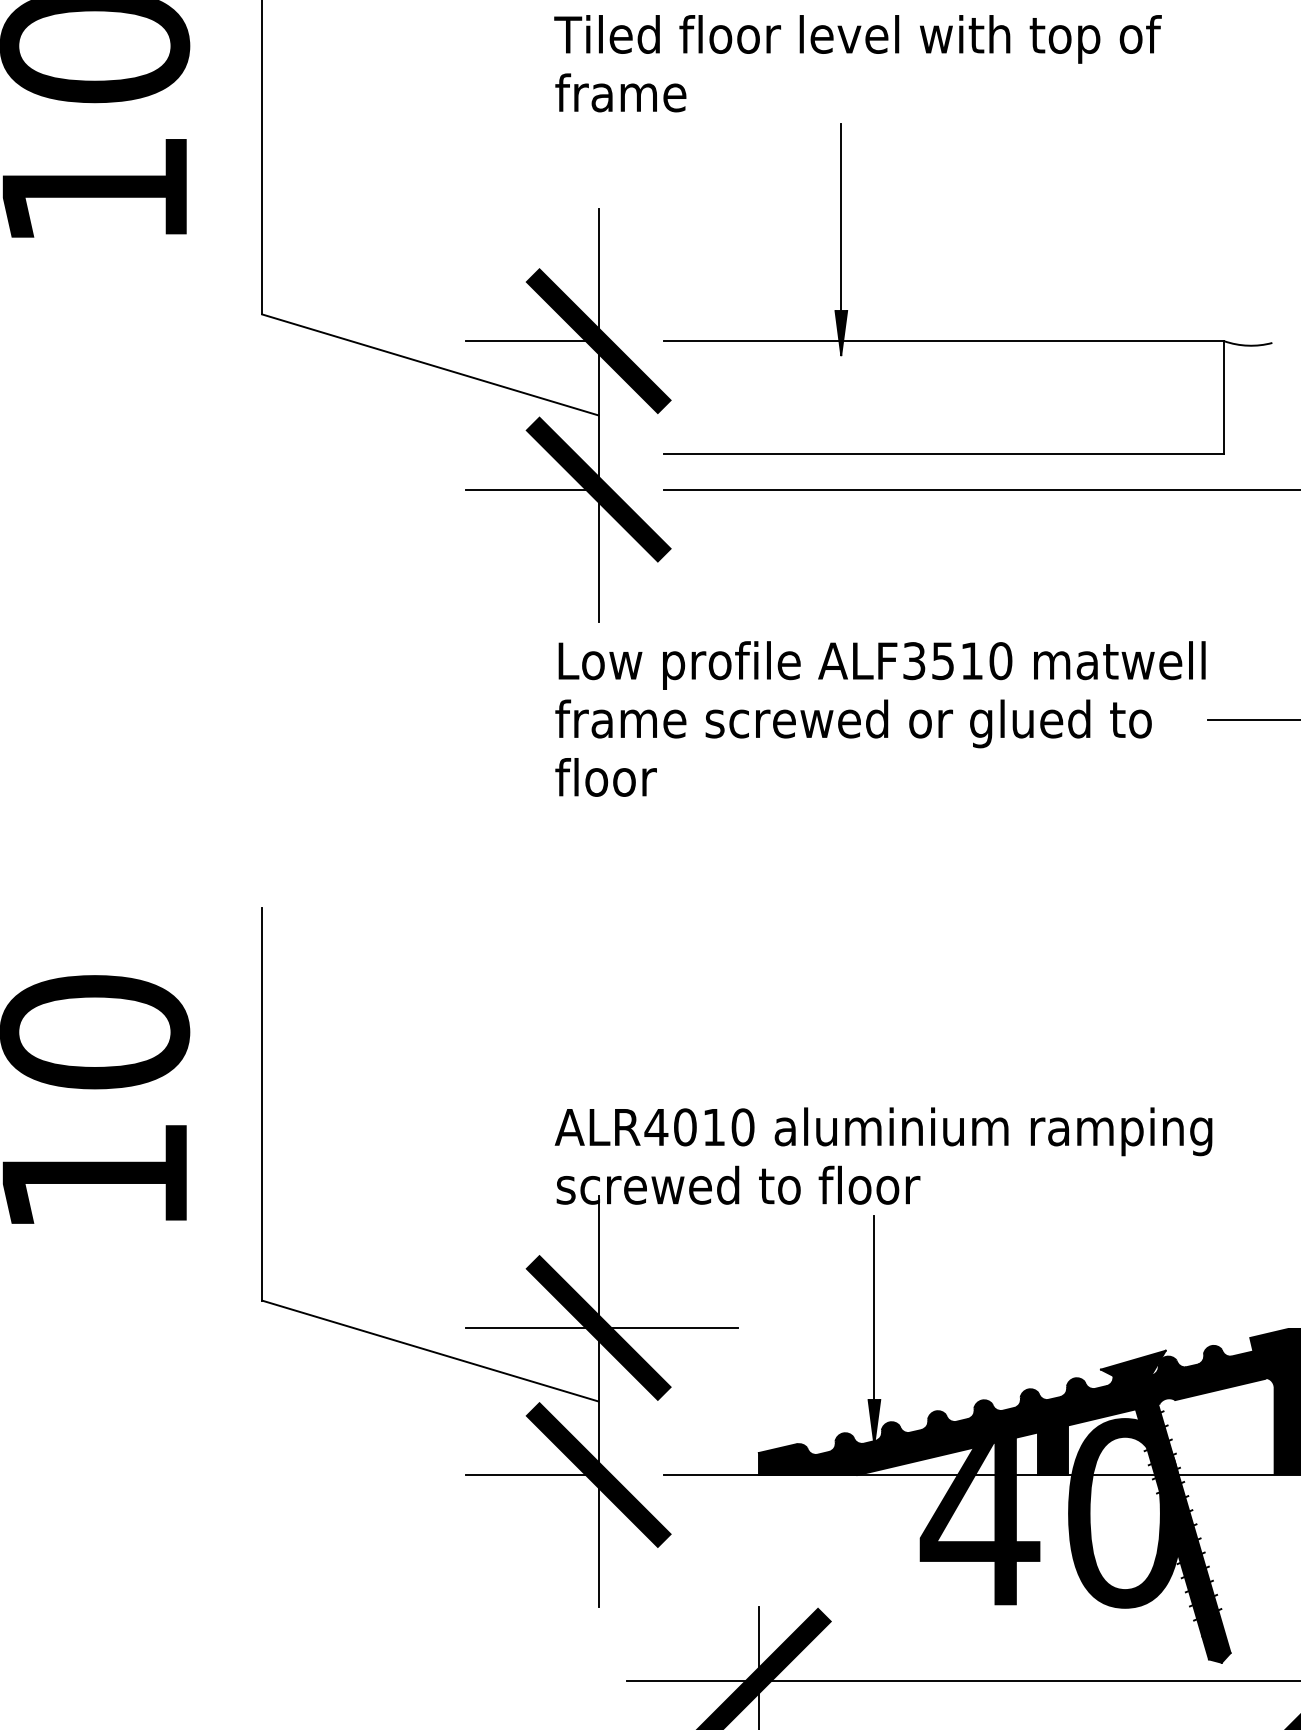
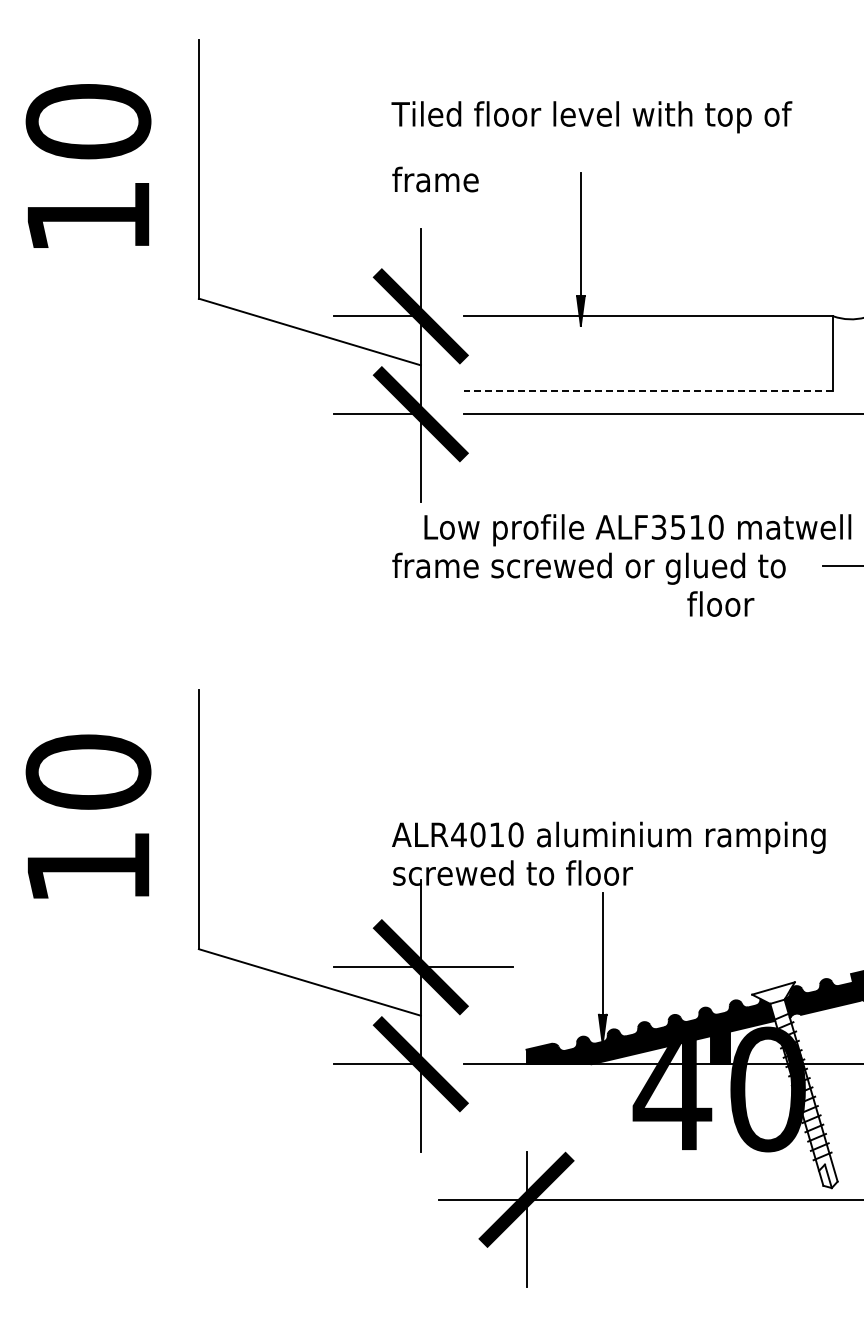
text: (620, 92) -> (435, 179), moved
line: (943, 453) -> (648, 390), solid -> dashed
text: (881, 665) -> (637, 530), moved
text: (605, 776) -> (720, 603), moved
fill: (1165, 1507) -> (794, 1085), removed

